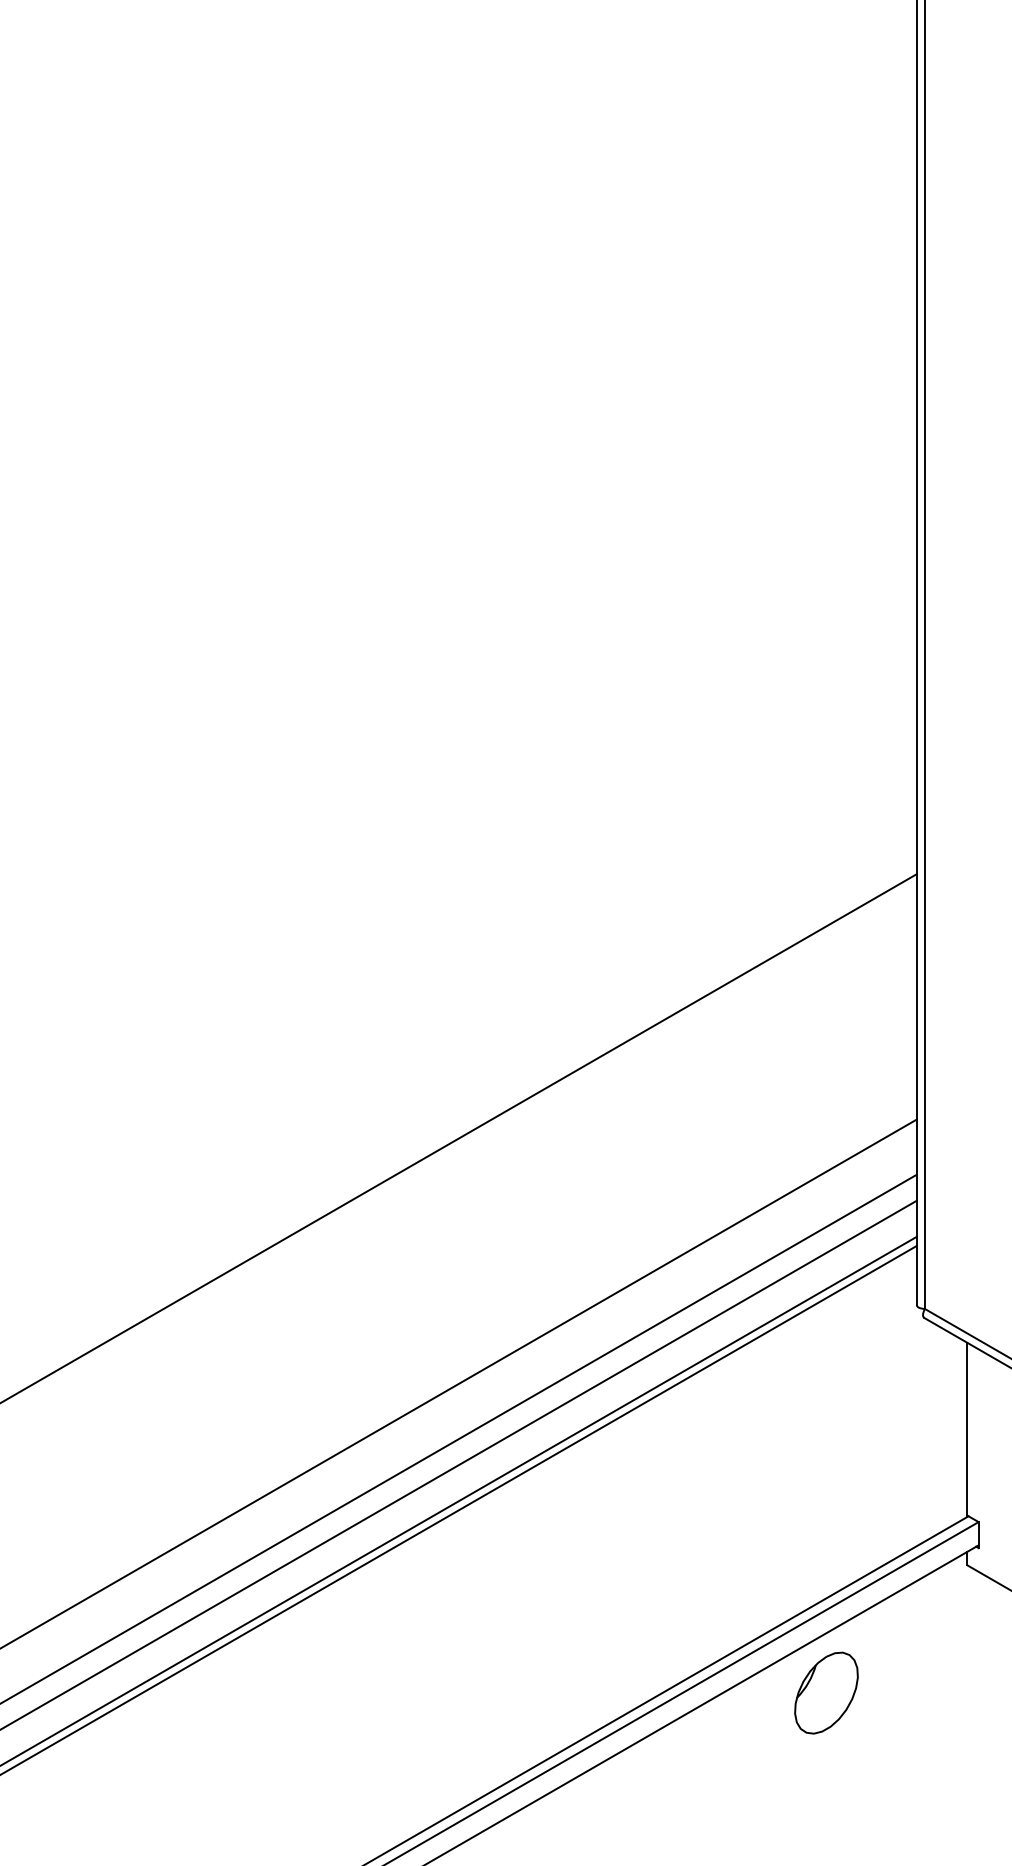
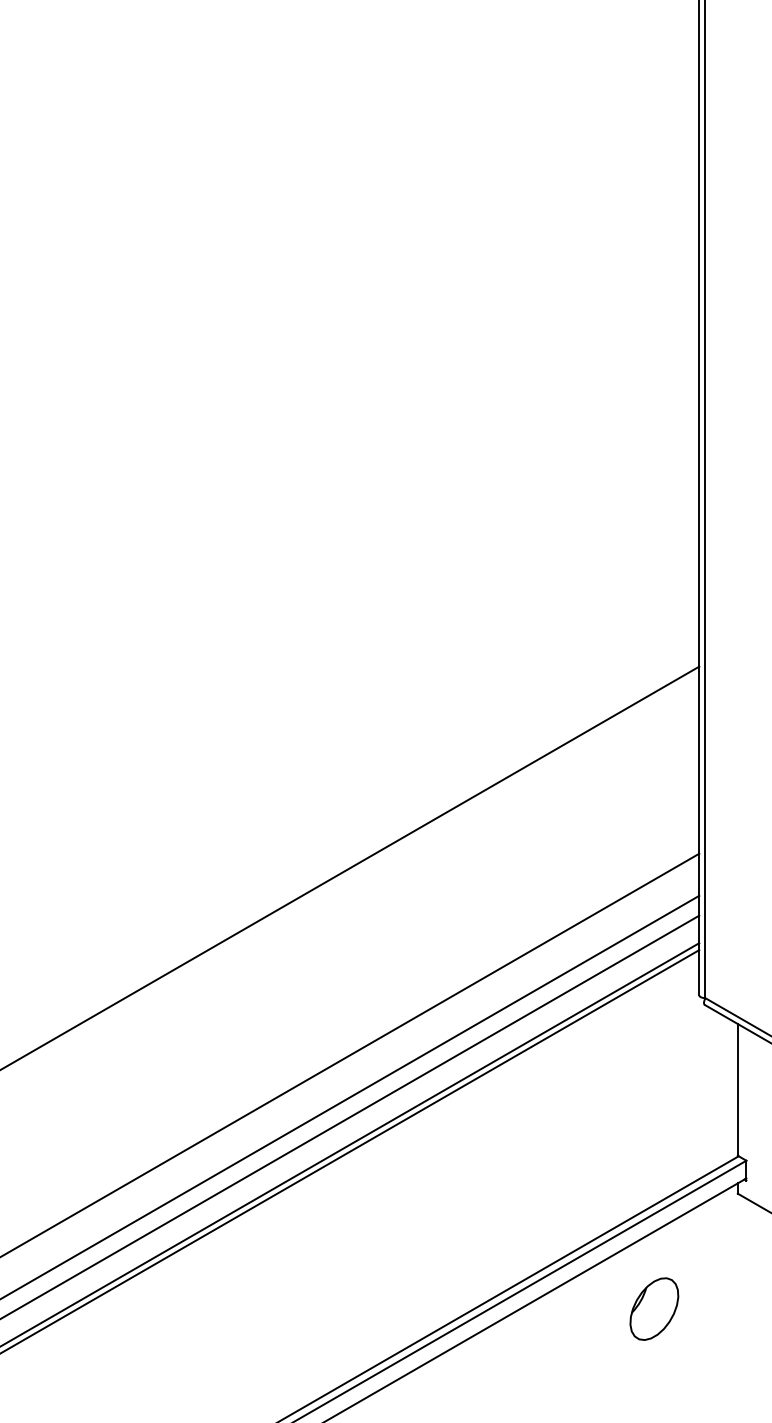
part: (826, 1692) -> (654, 1308), moved

